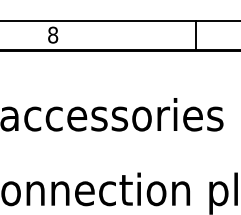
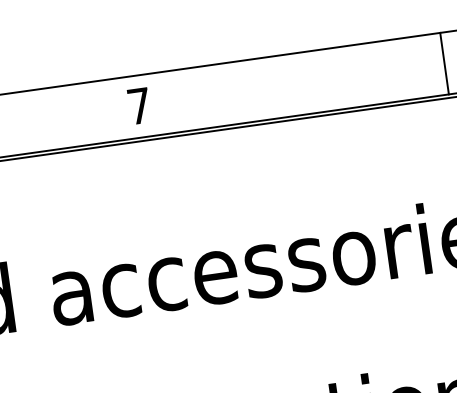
text: (53, 34) -> (140, 104), 8 -> 7

